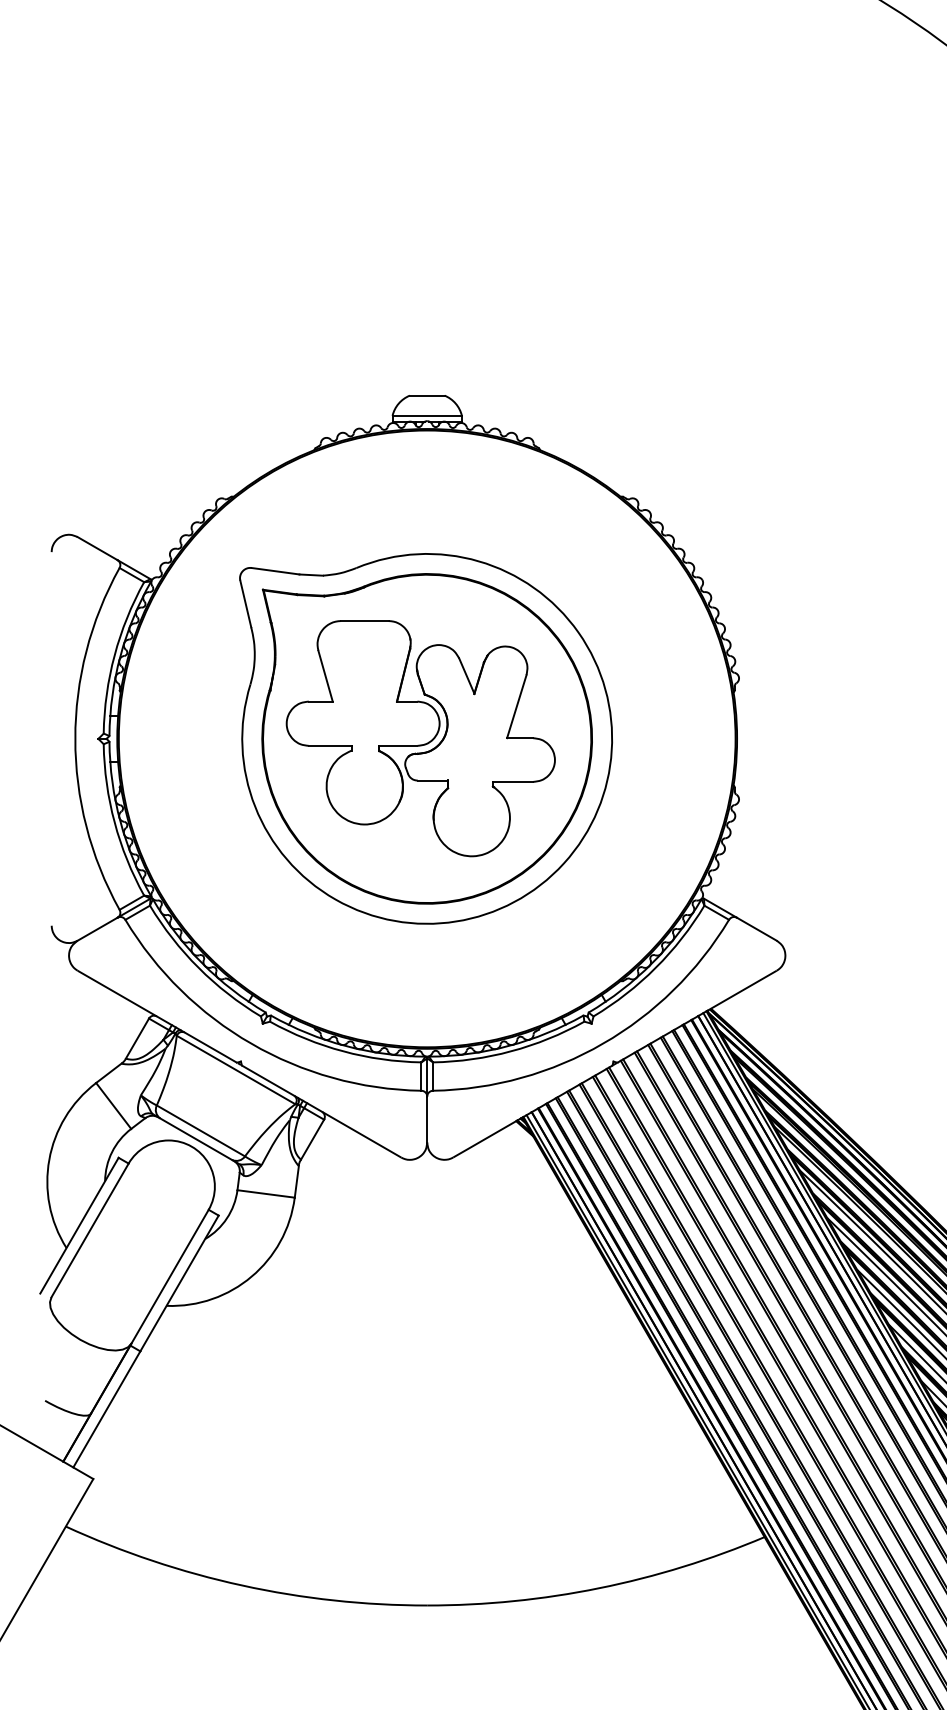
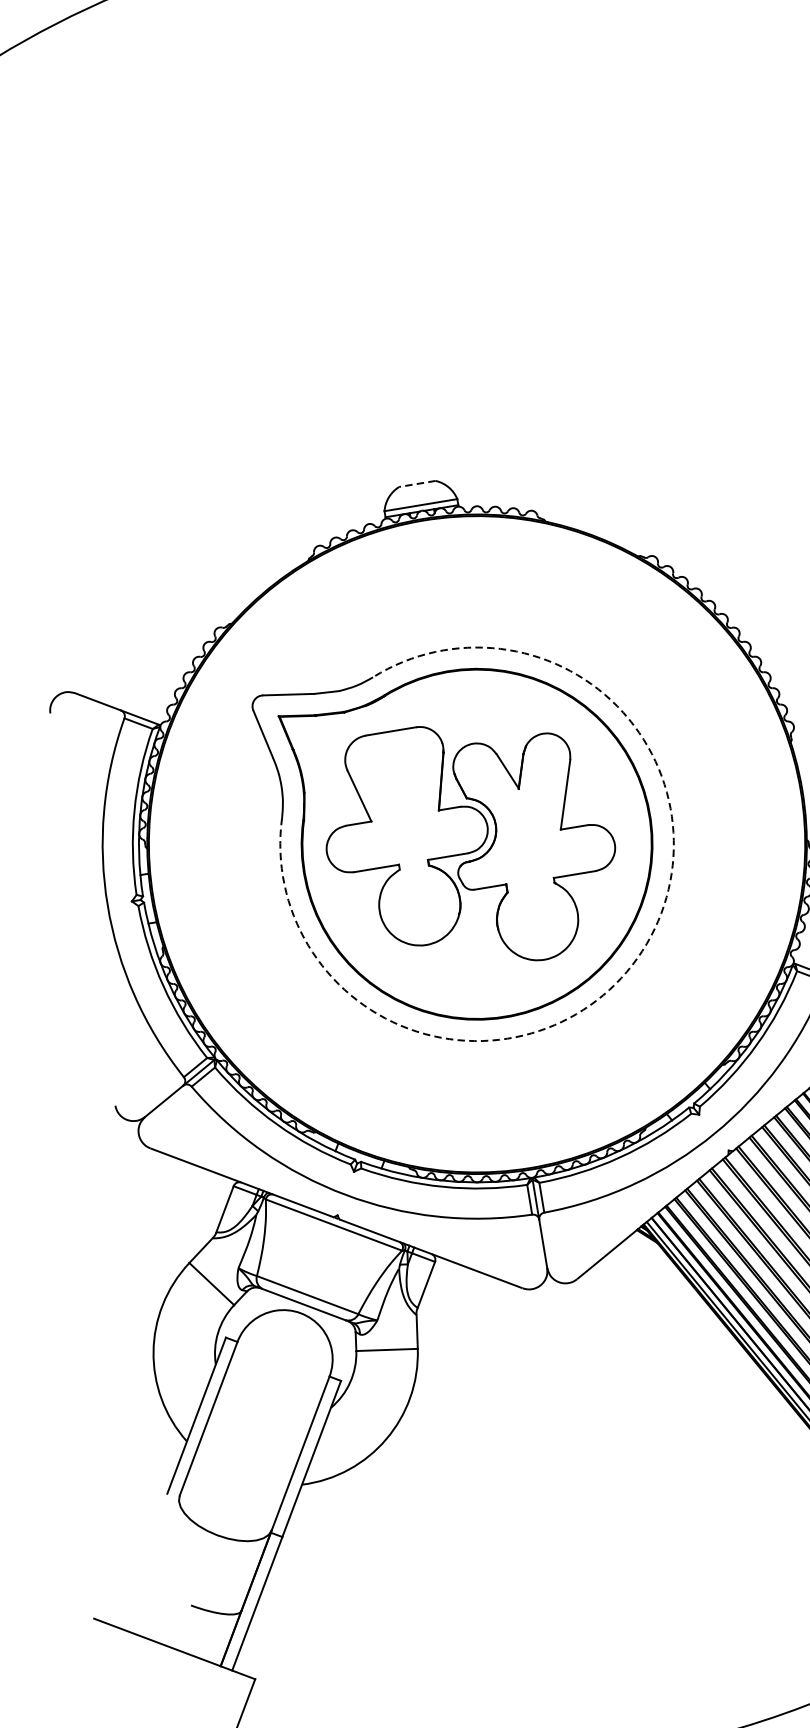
line: (426, 395) -> (416, 483), solid -> dashed
arc: (563, 863) -> (641, 951), solid -> dashed

